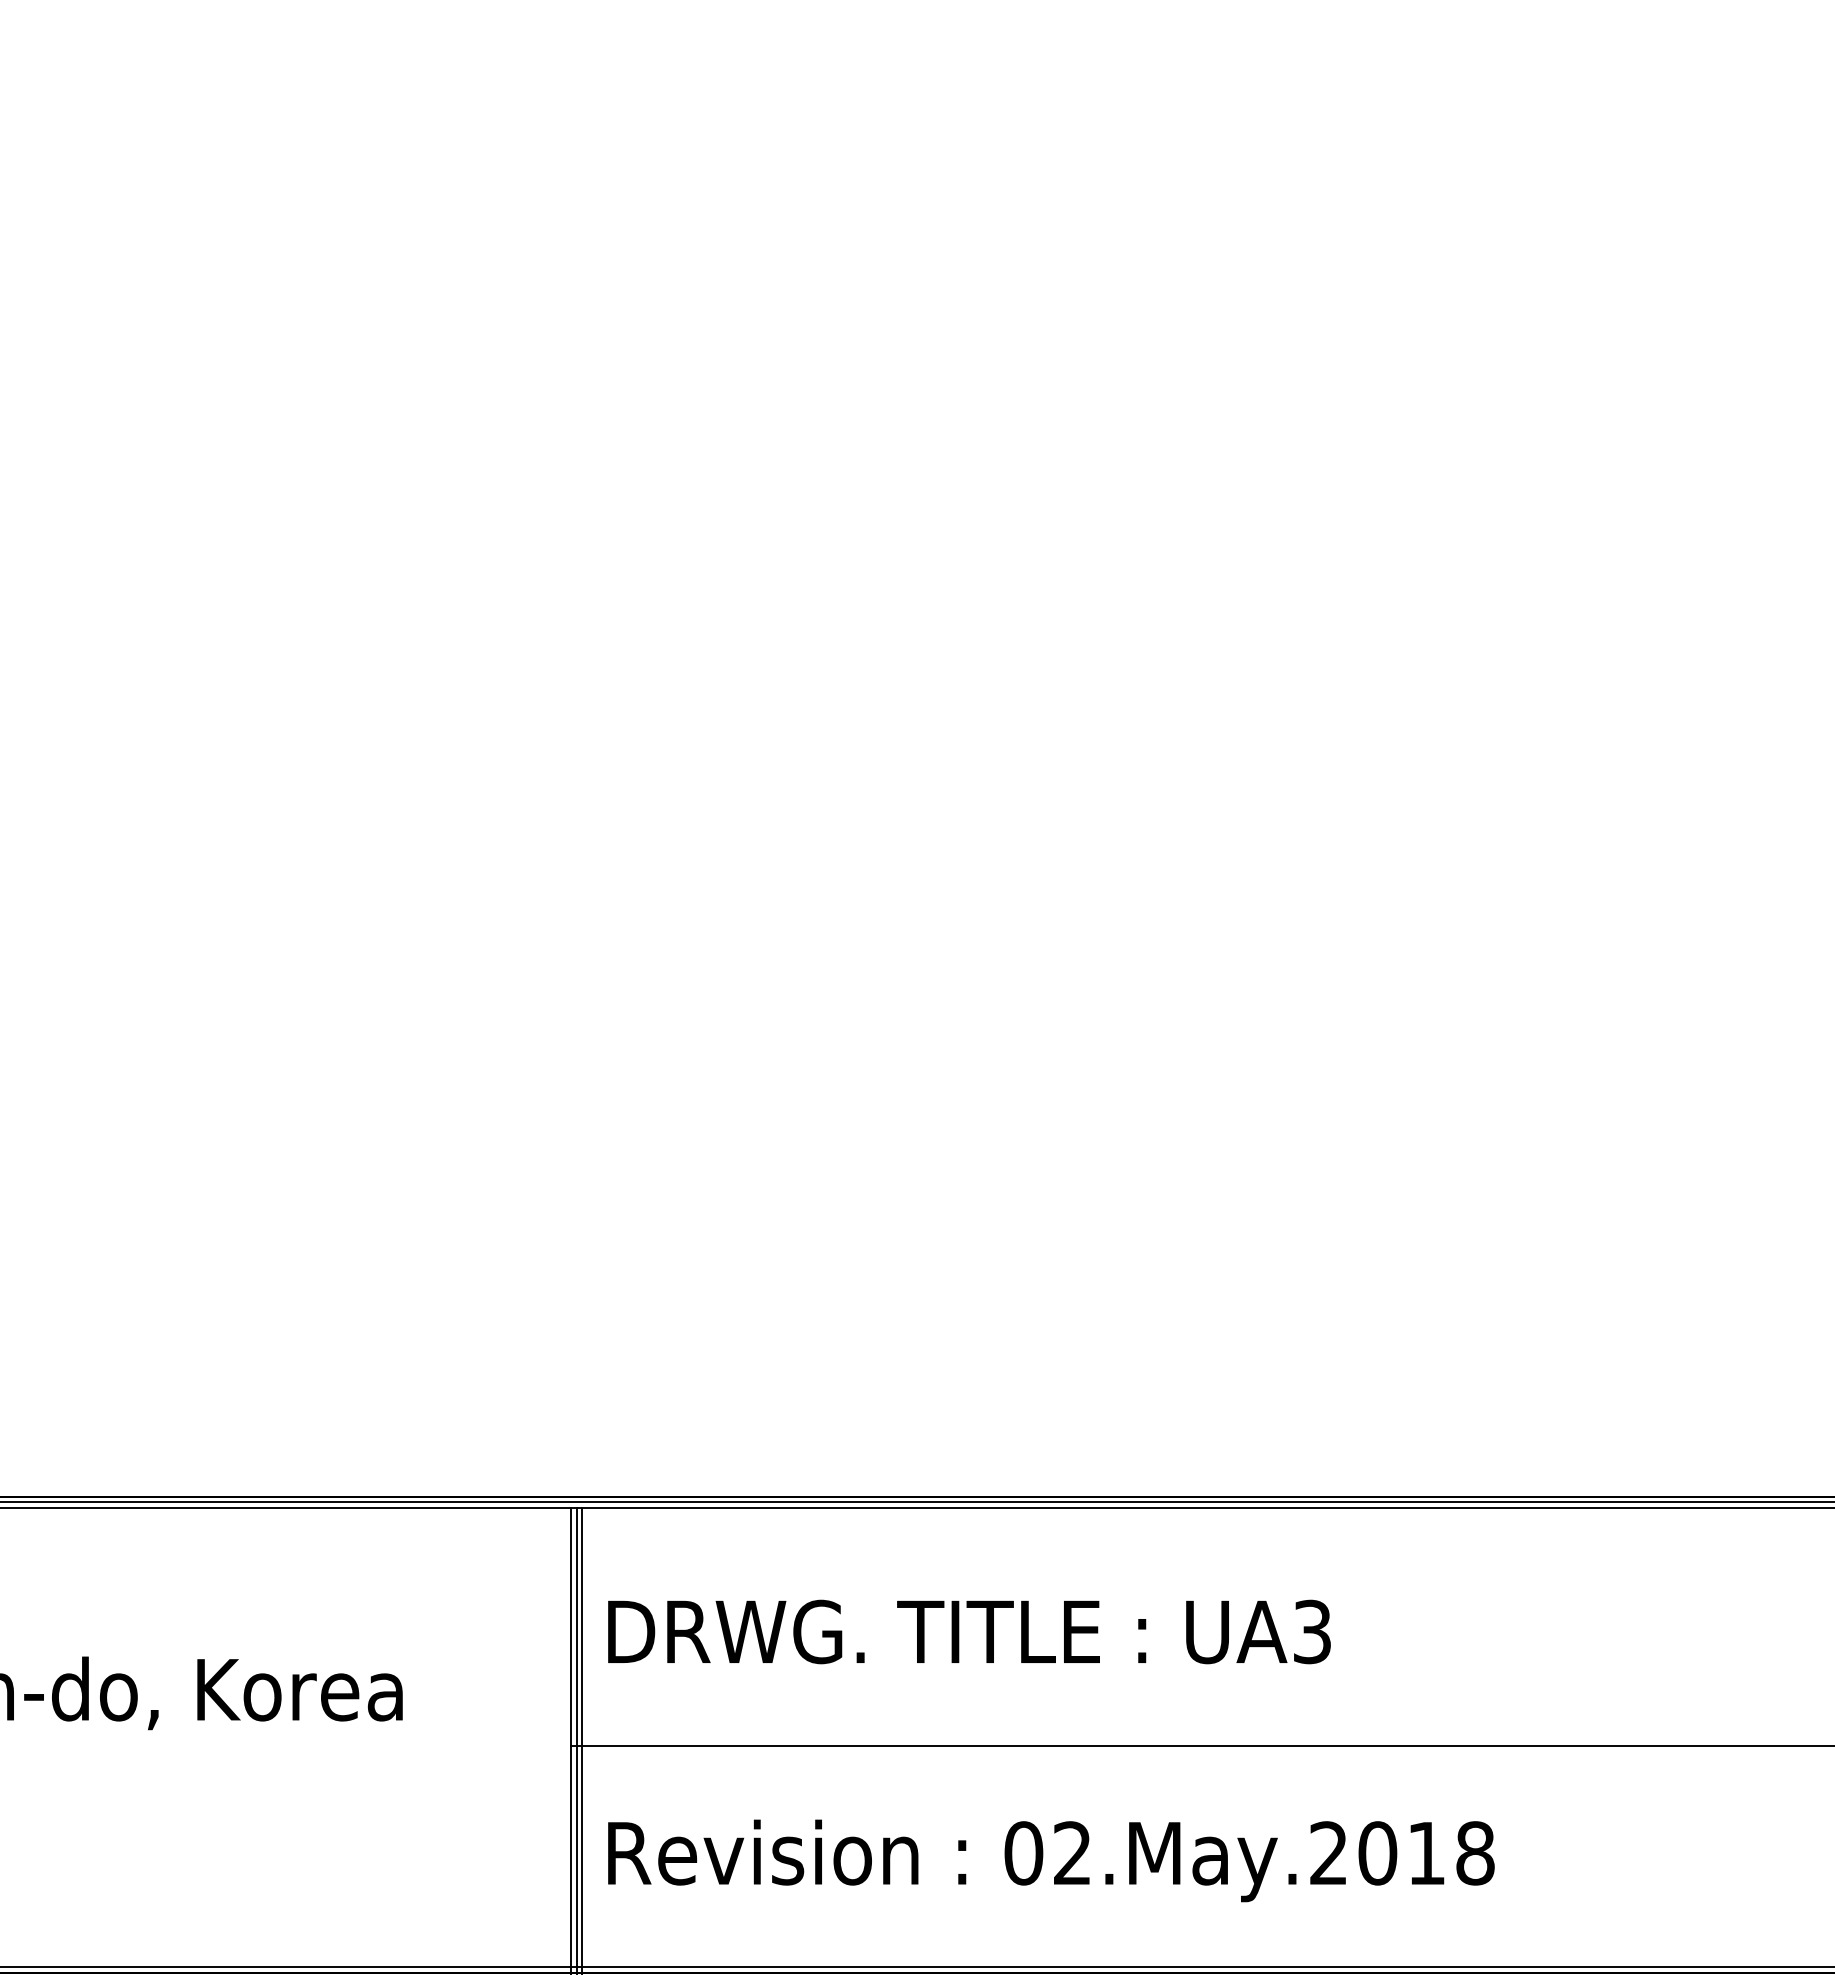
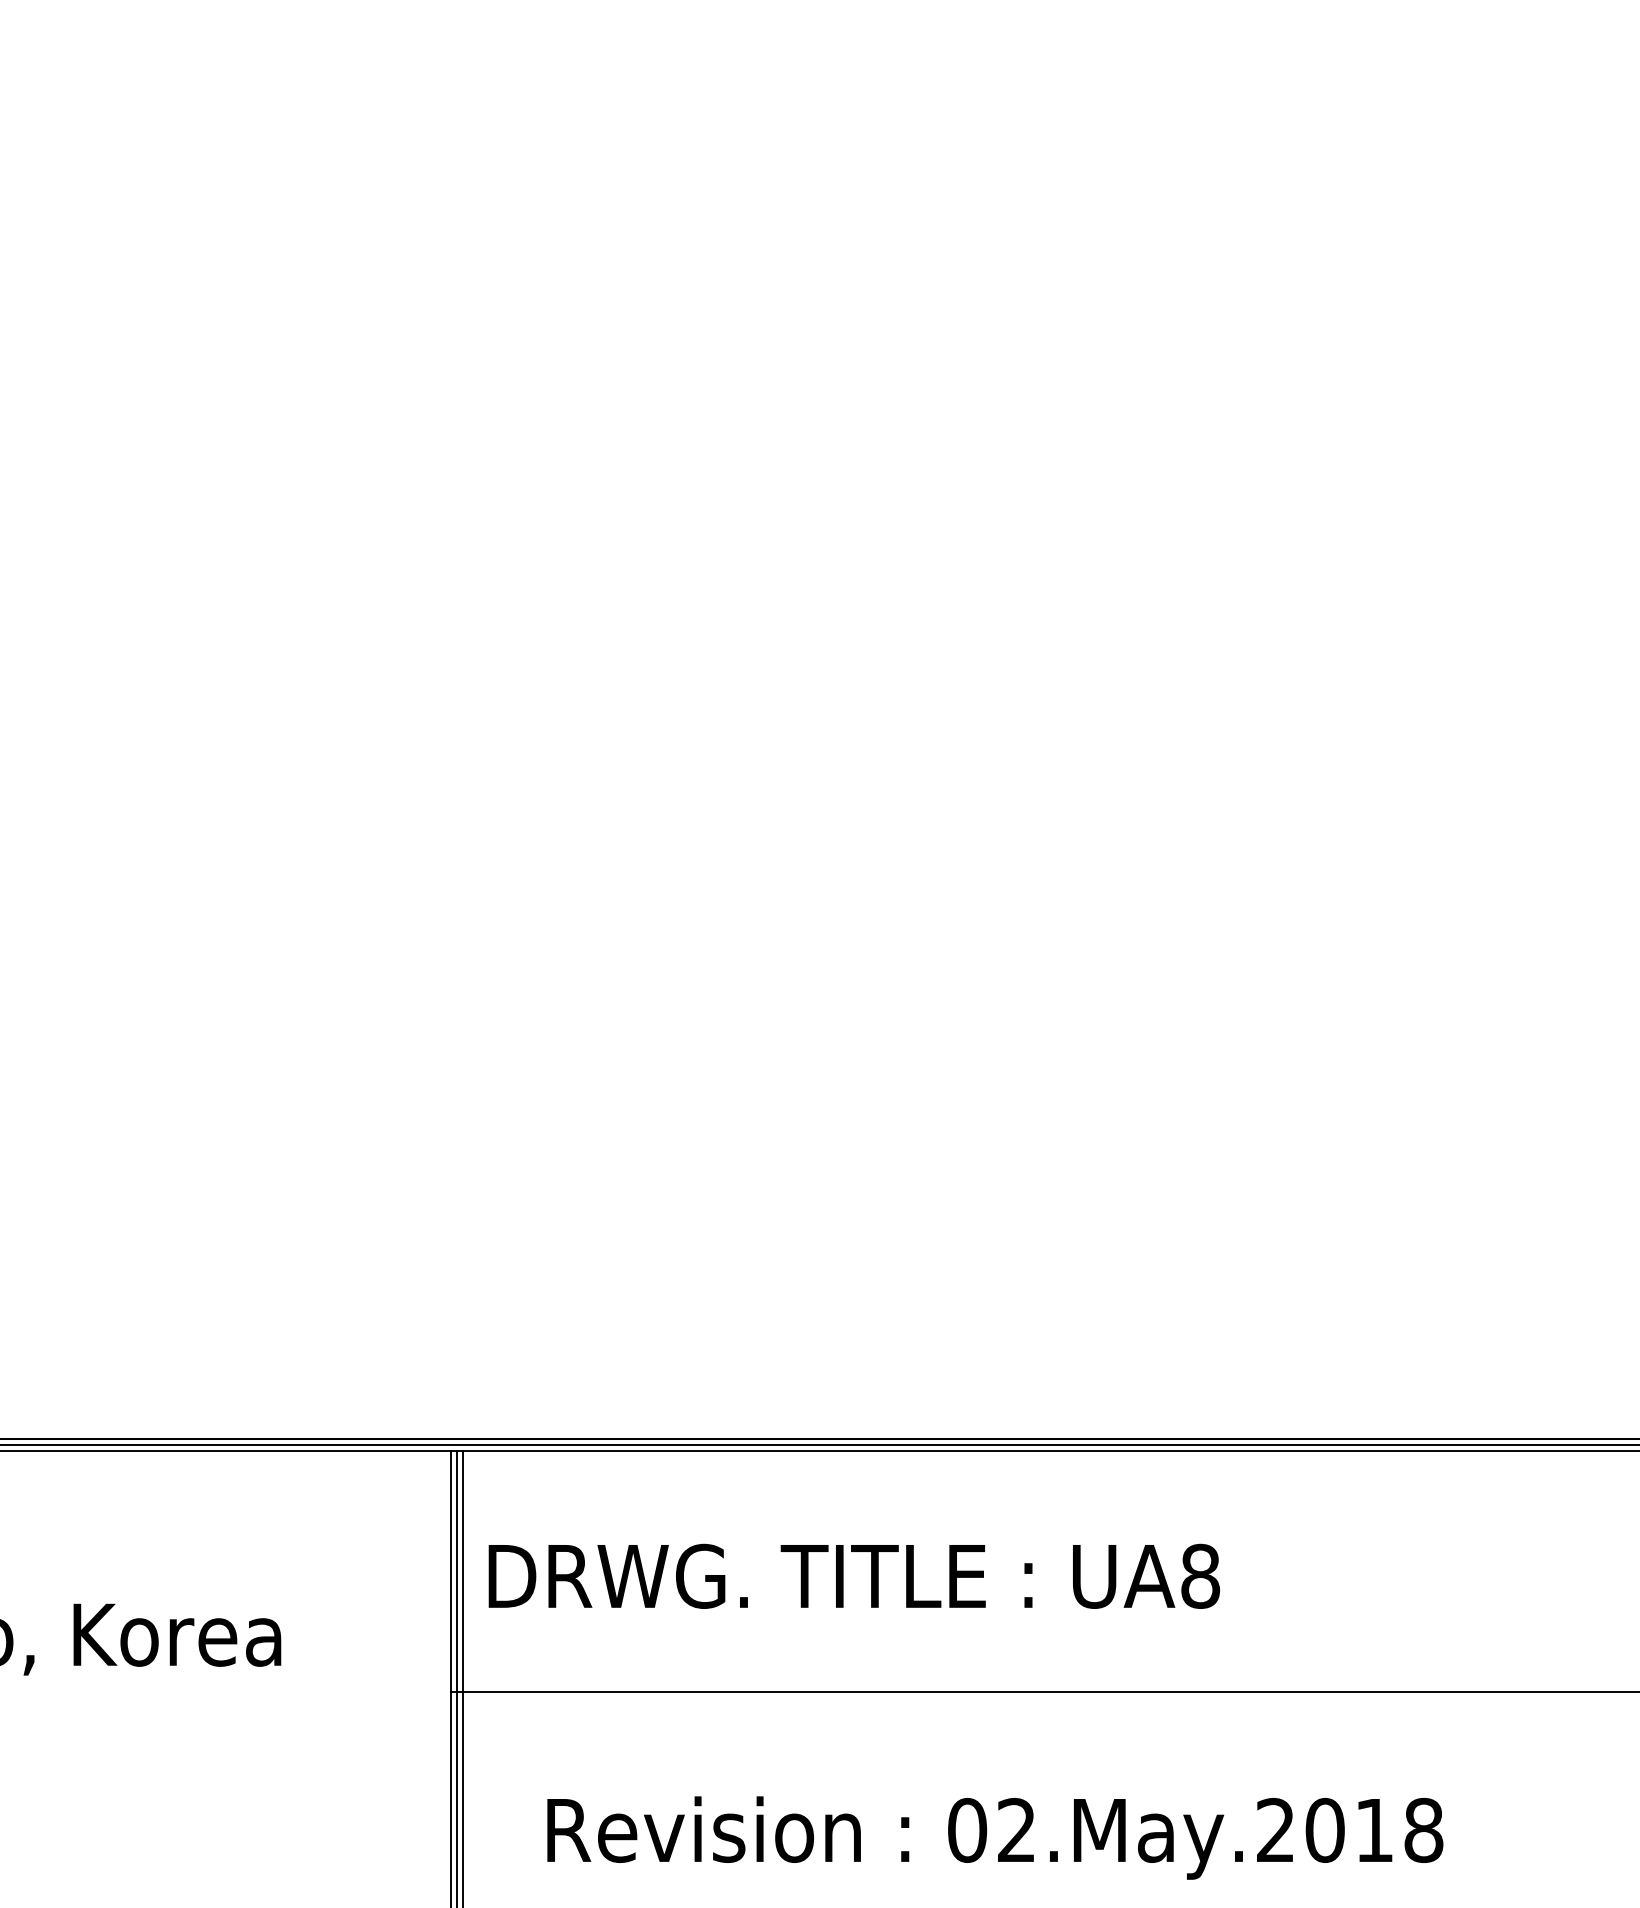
text: (1312, 1631) -> (1200, 1575), UA3 -> UA8
text: (1051, 1860) -> (995, 1837), moved

